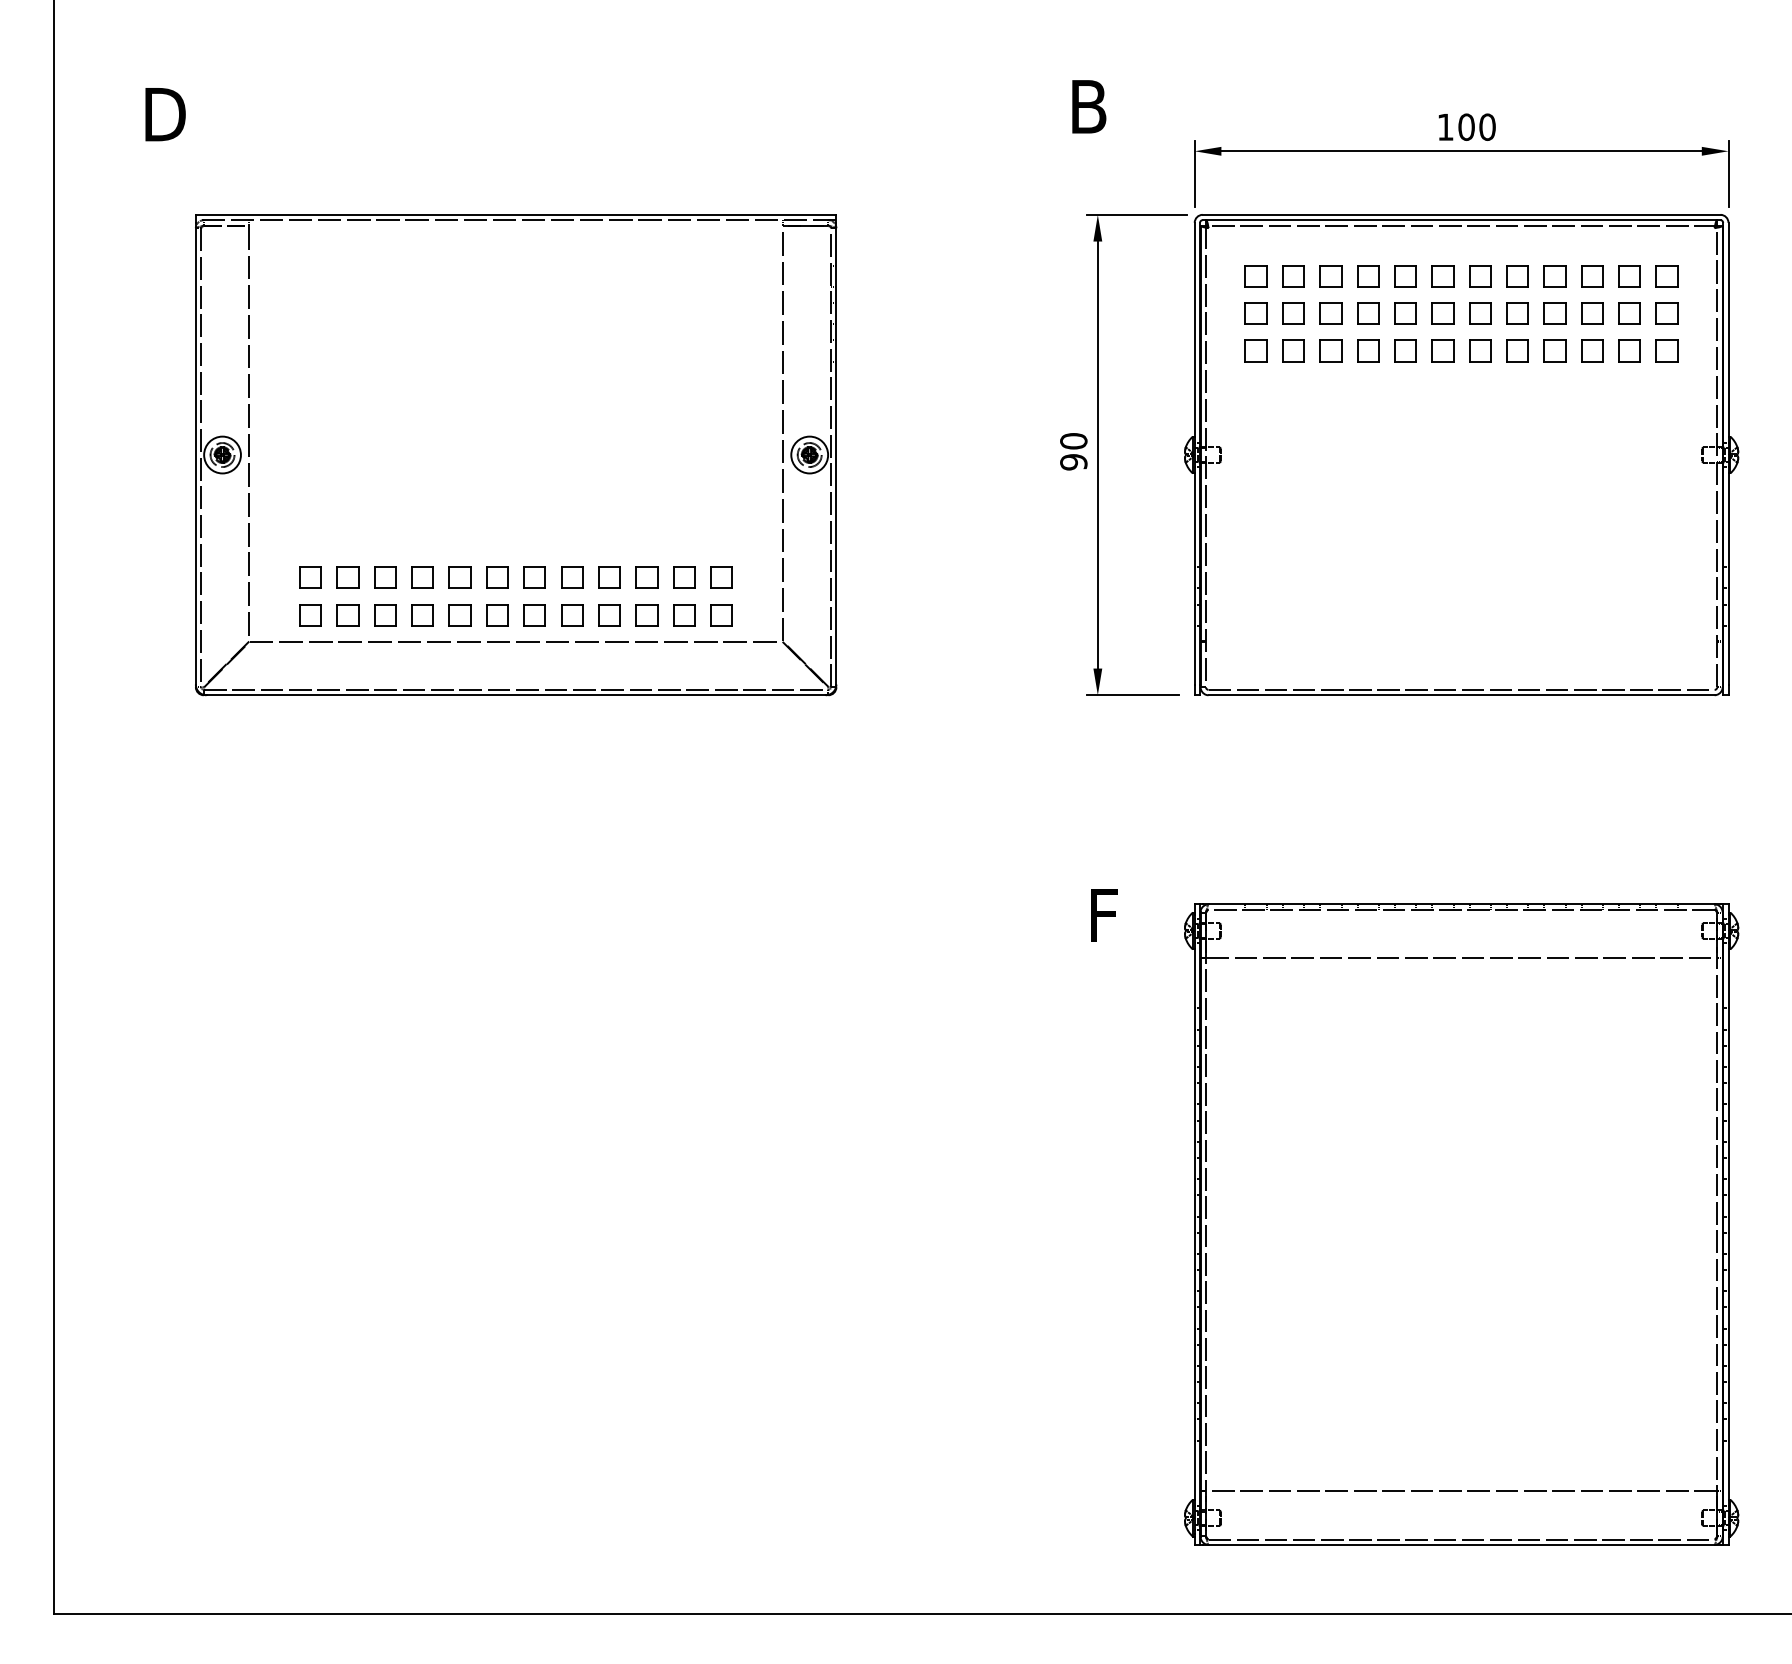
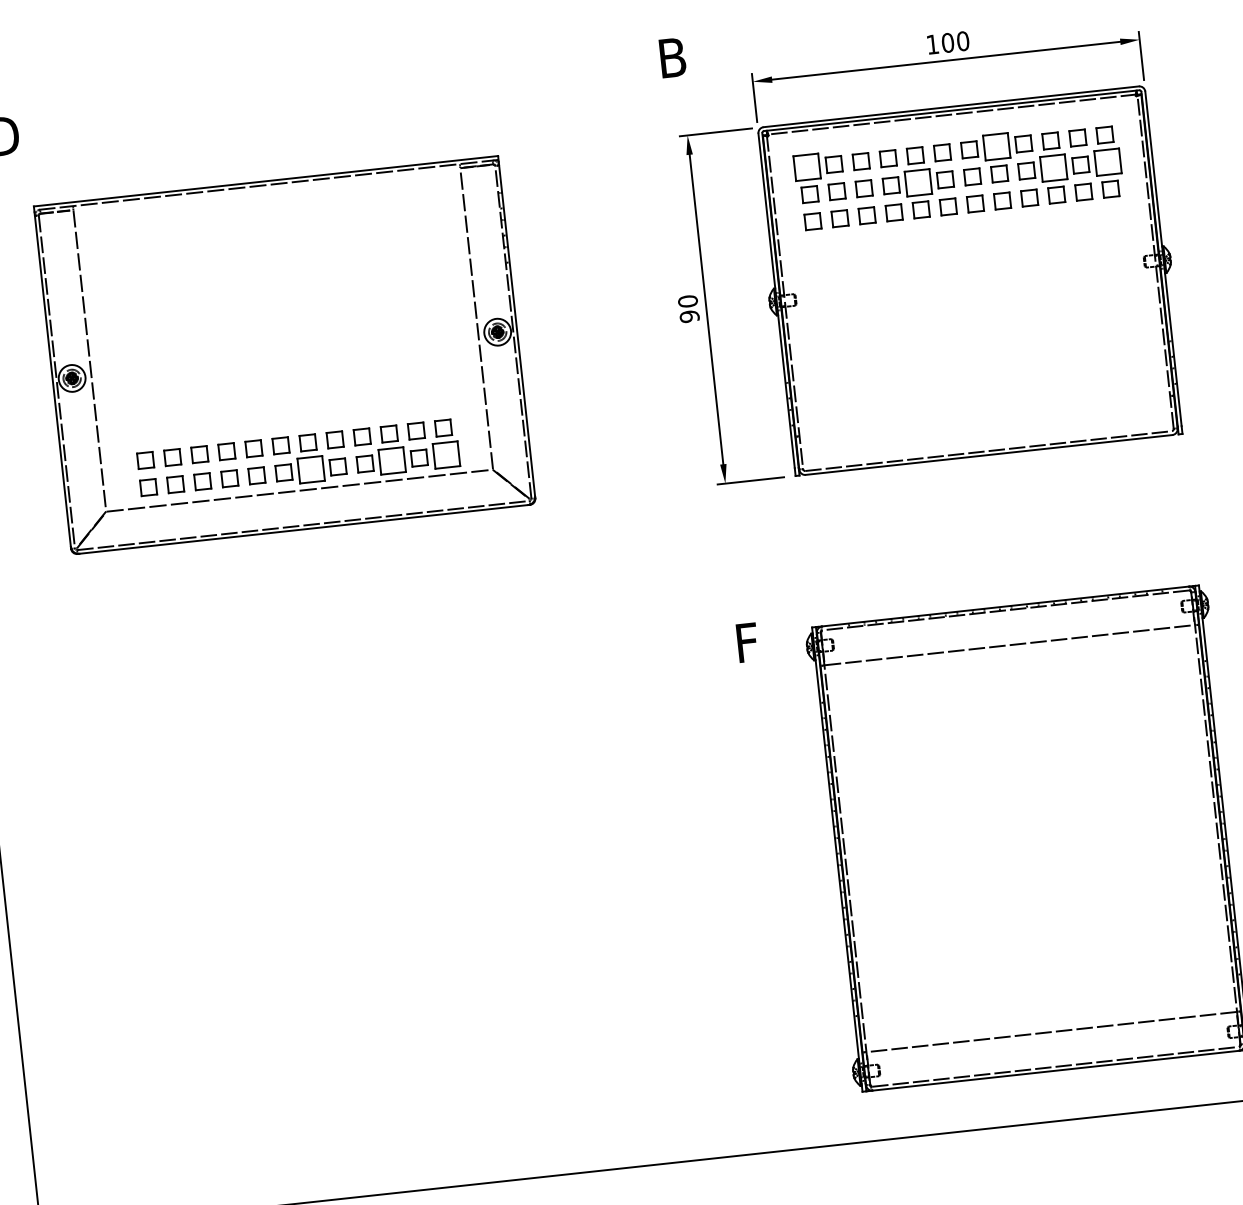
part: (1255, 276) -> (806, 167), size x1.6
part: (1517, 276) -> (996, 147), size x1.6
part: (1405, 313) -> (918, 182), size x1.6
part: (1592, 313) -> (1053, 168), size x1.6
part: (1666, 313) -> (1107, 162), size x1.6
part: (534, 615) -> (310, 470), size x1.6
part: (646, 615) -> (392, 461), size x1.6
part: (721, 615) -> (446, 455), size x1.6

